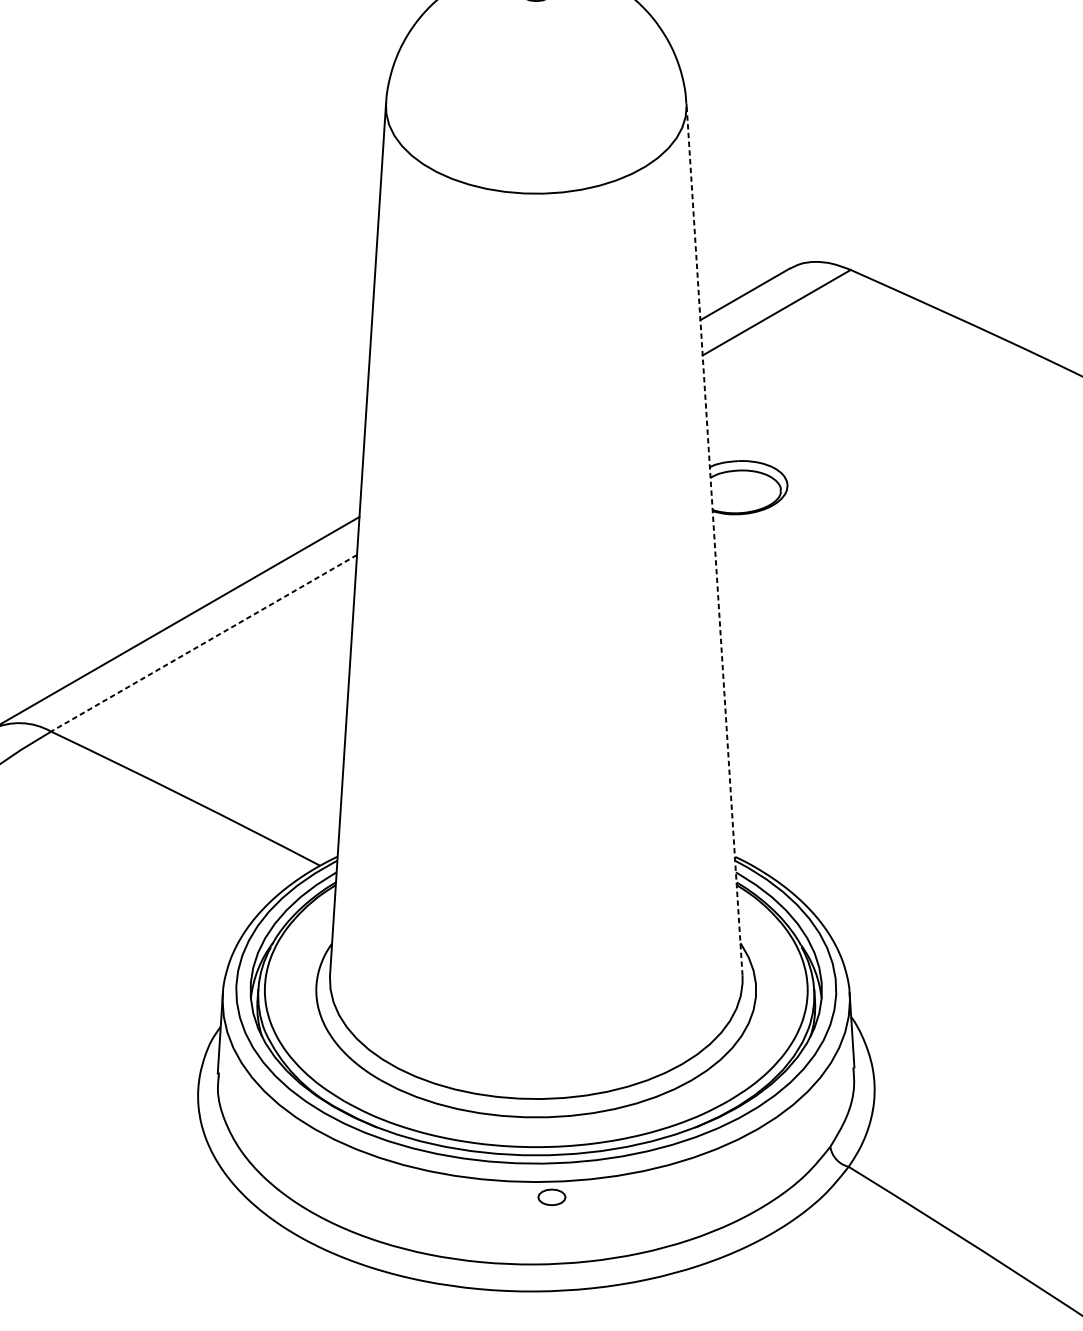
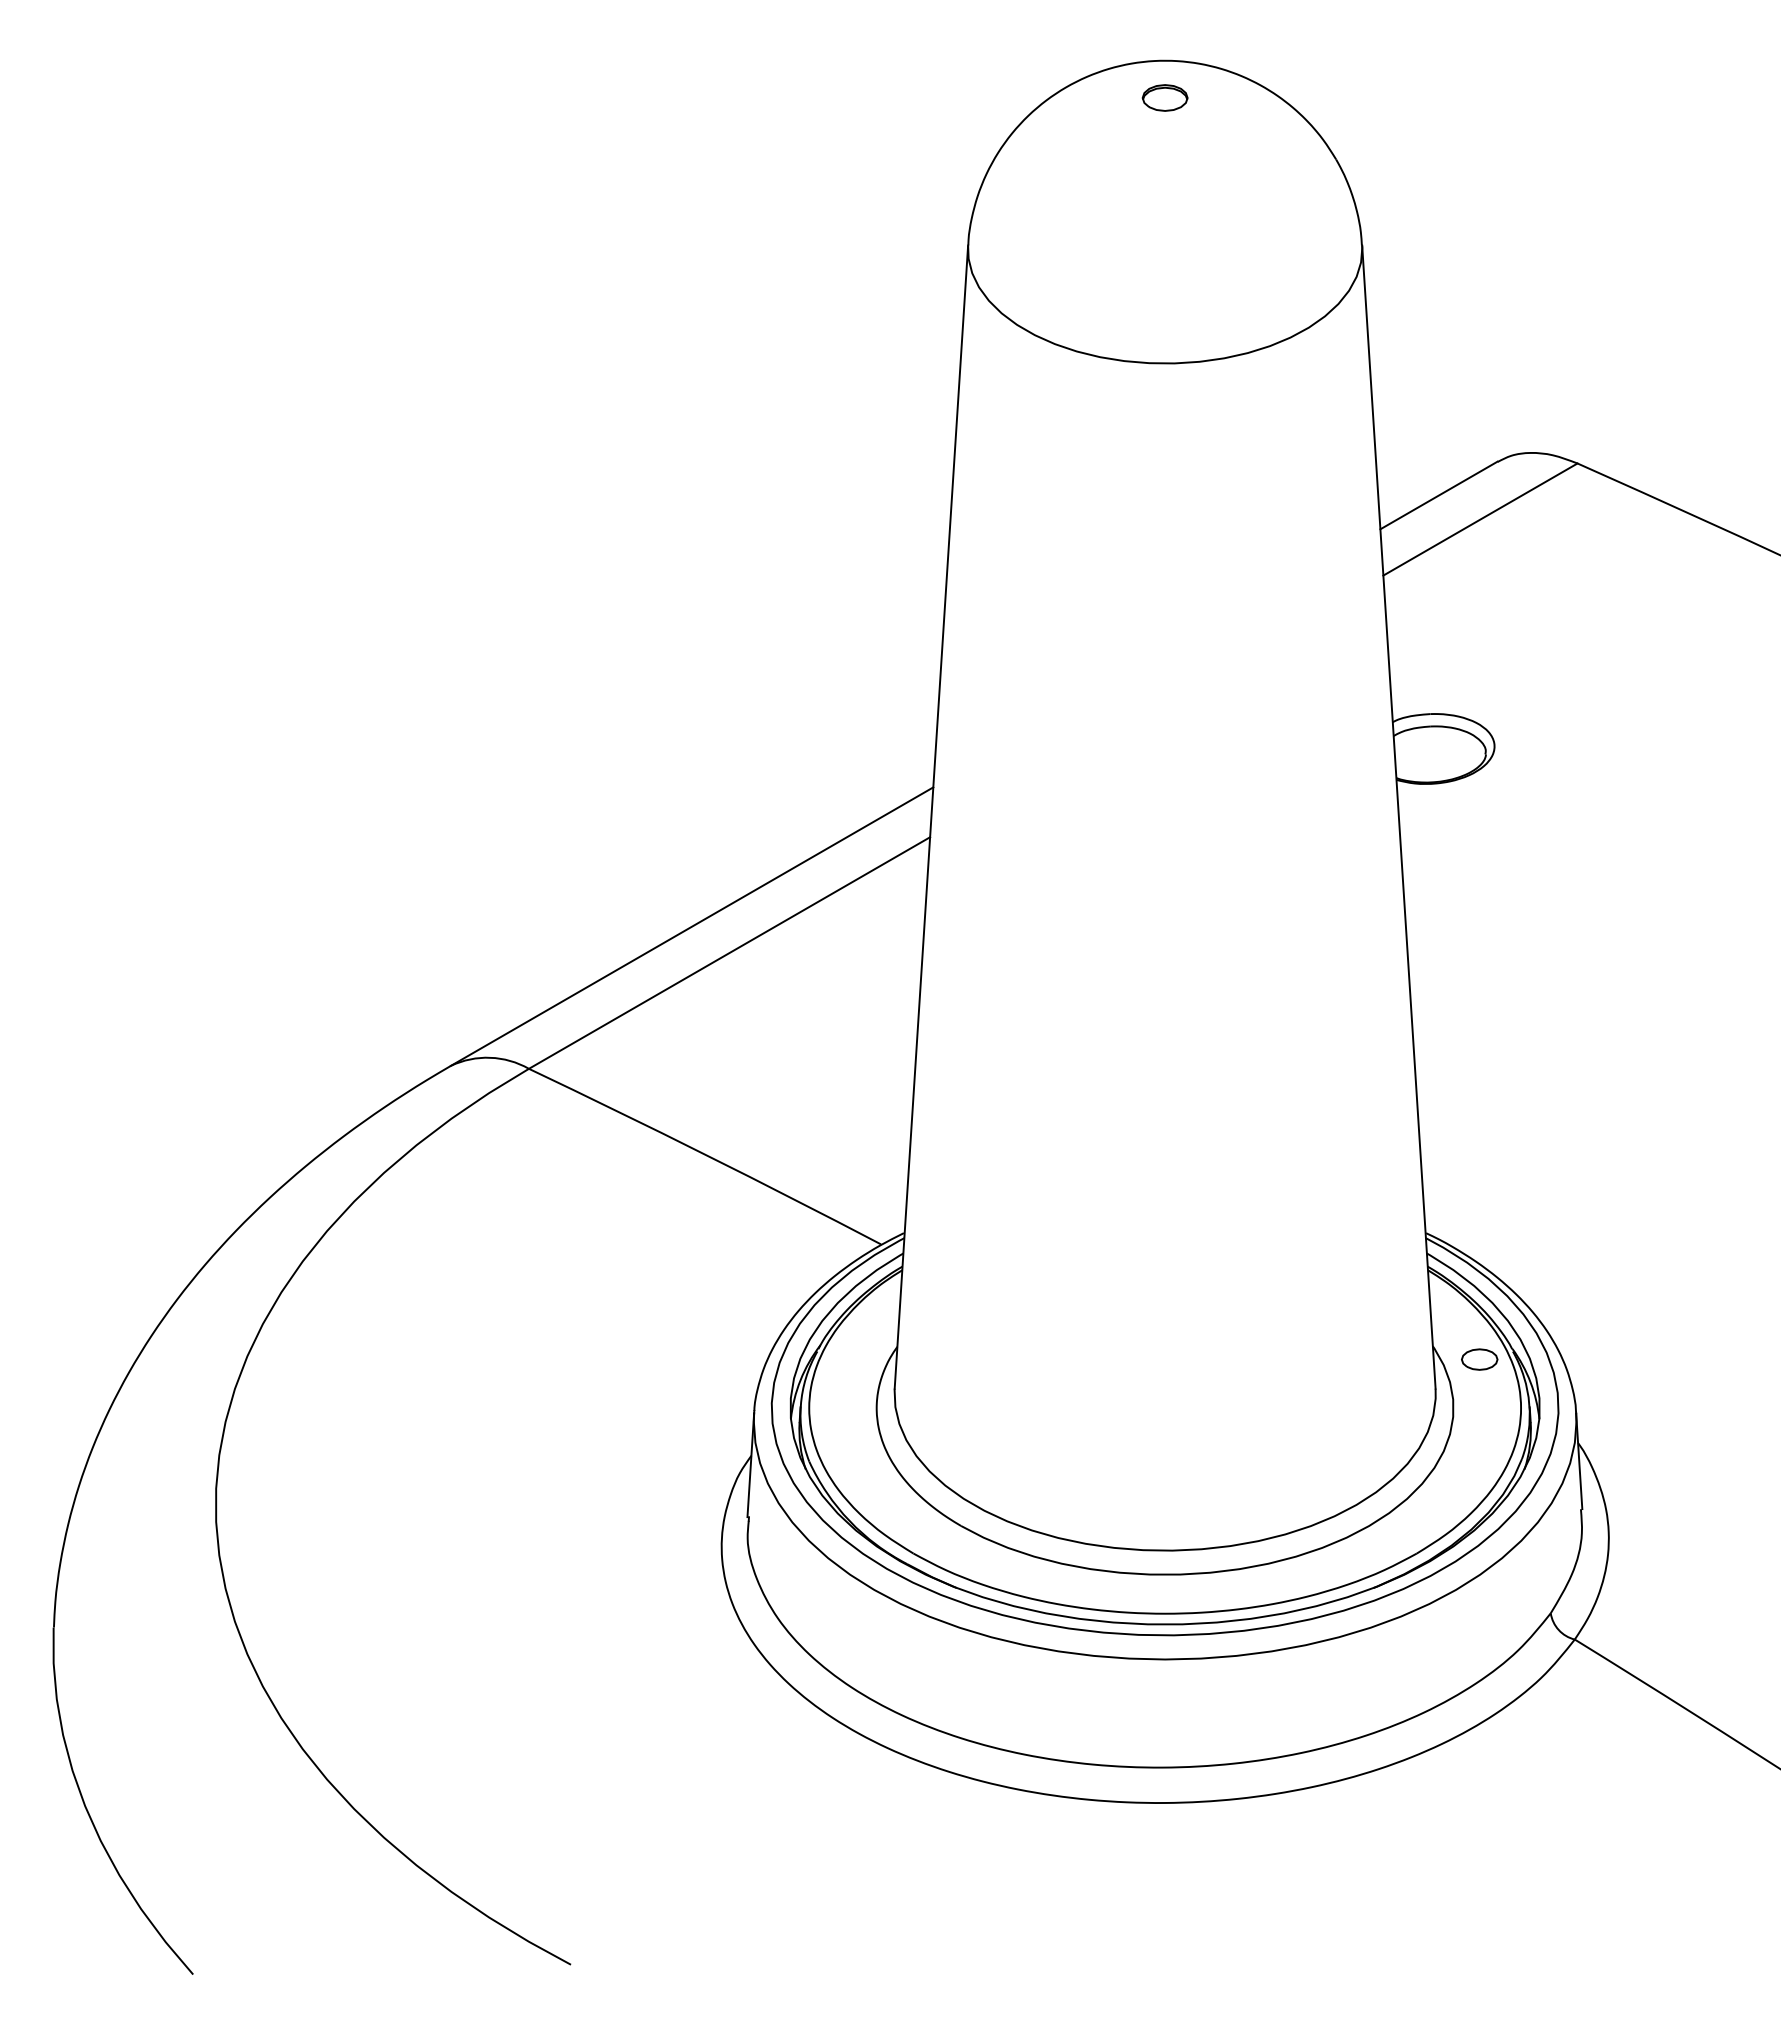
line: (714, 539) -> (1398, 817), dashed -> solid
line: (204, 643) -> (729, 953), dashed -> solid
part: (551, 1197) -> (1479, 1359), moved

